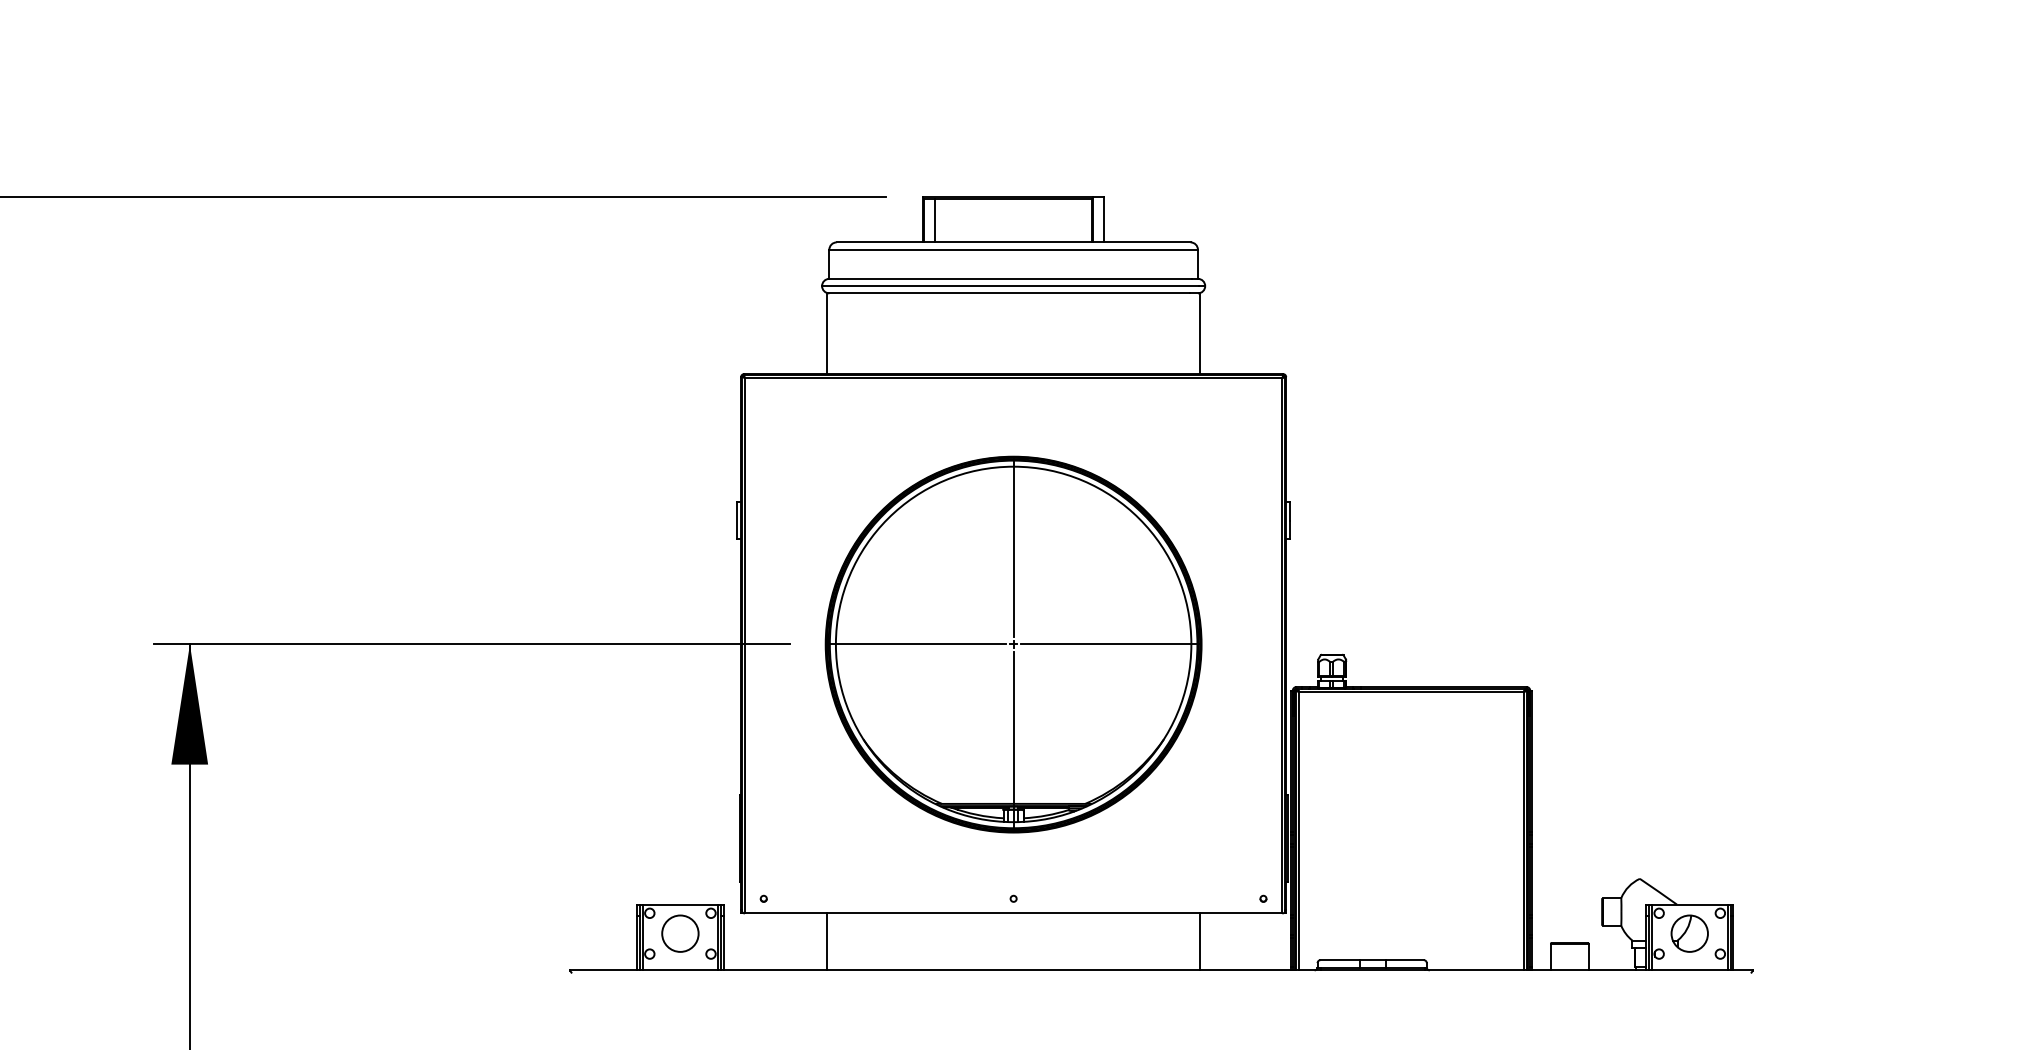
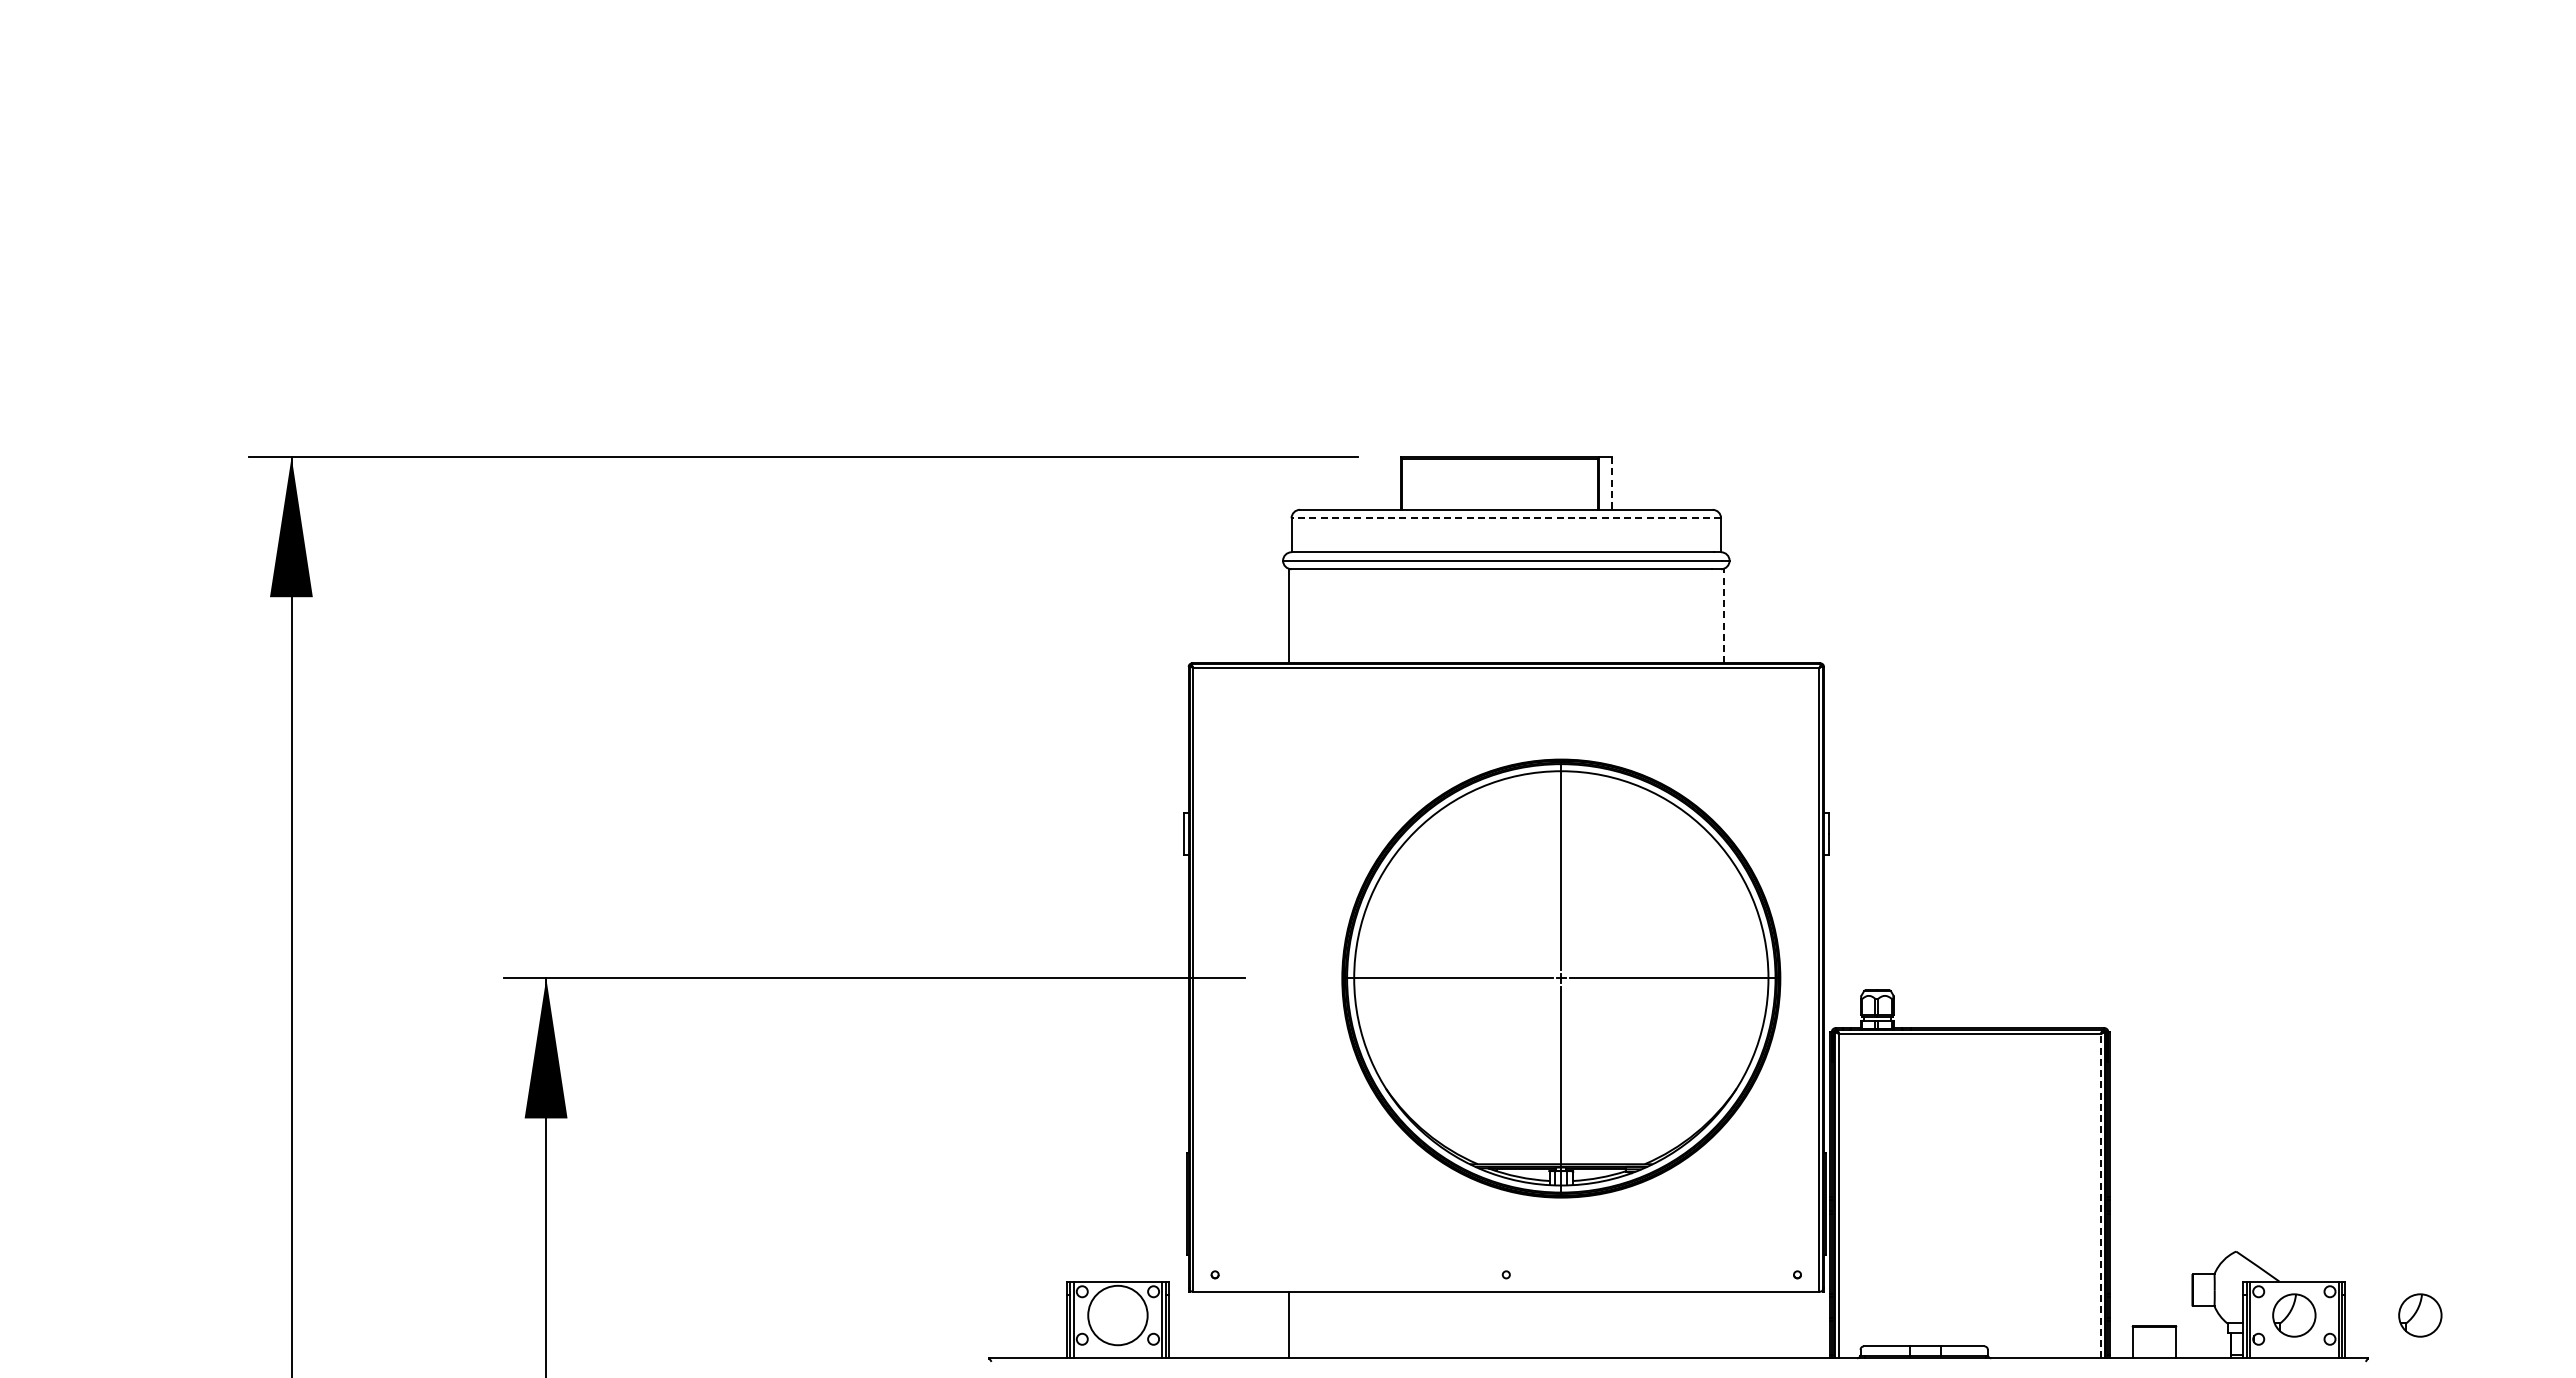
line: (935, 219) -> (1415, 483), removed
line: (1104, 220) -> (1612, 484), solid -> dashed
line: (1013, 249) -> (1506, 518), solid -> dashed
line: (1199, 333) -> (1723, 615), solid -> dashed
part: (1013, 644) -> (1561, 978), moved
line: (1523, 830) -> (2100, 1195), solid -> dashed
circle: (680, 933) -> (1117, 1315), size x1.4
part: (1798, 933) -> (2420, 1315), added
line: (1199, 941) -> (1723, 1324), removed

